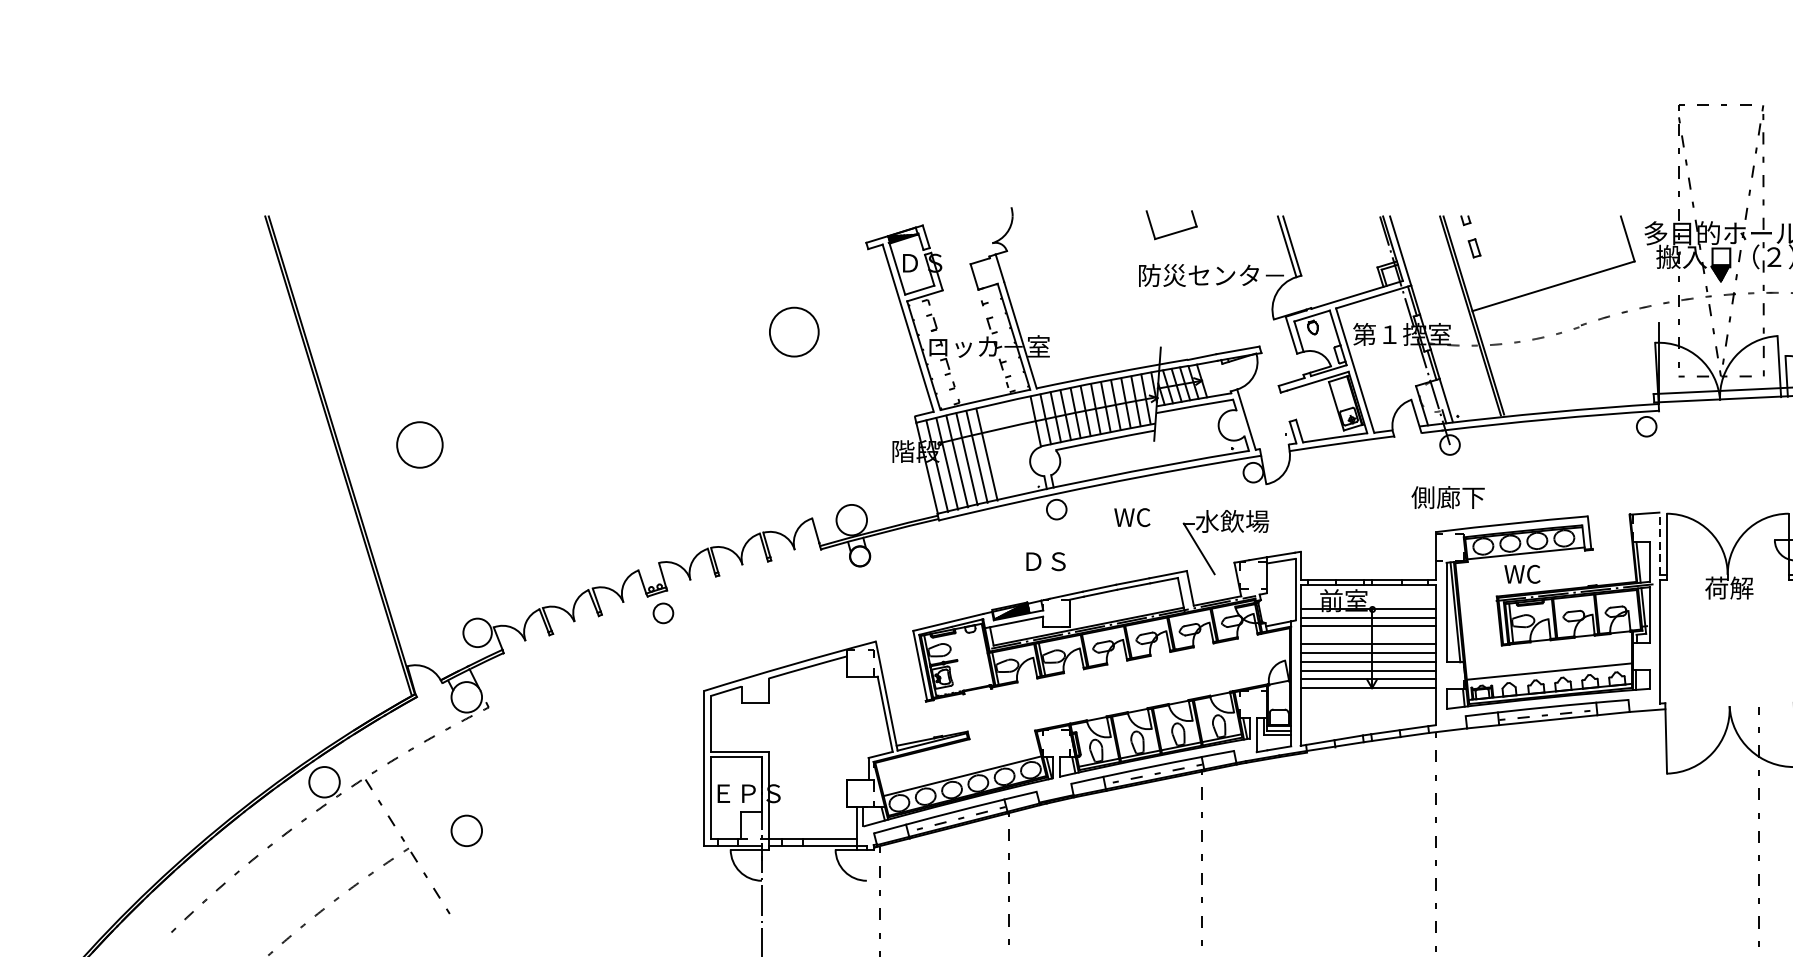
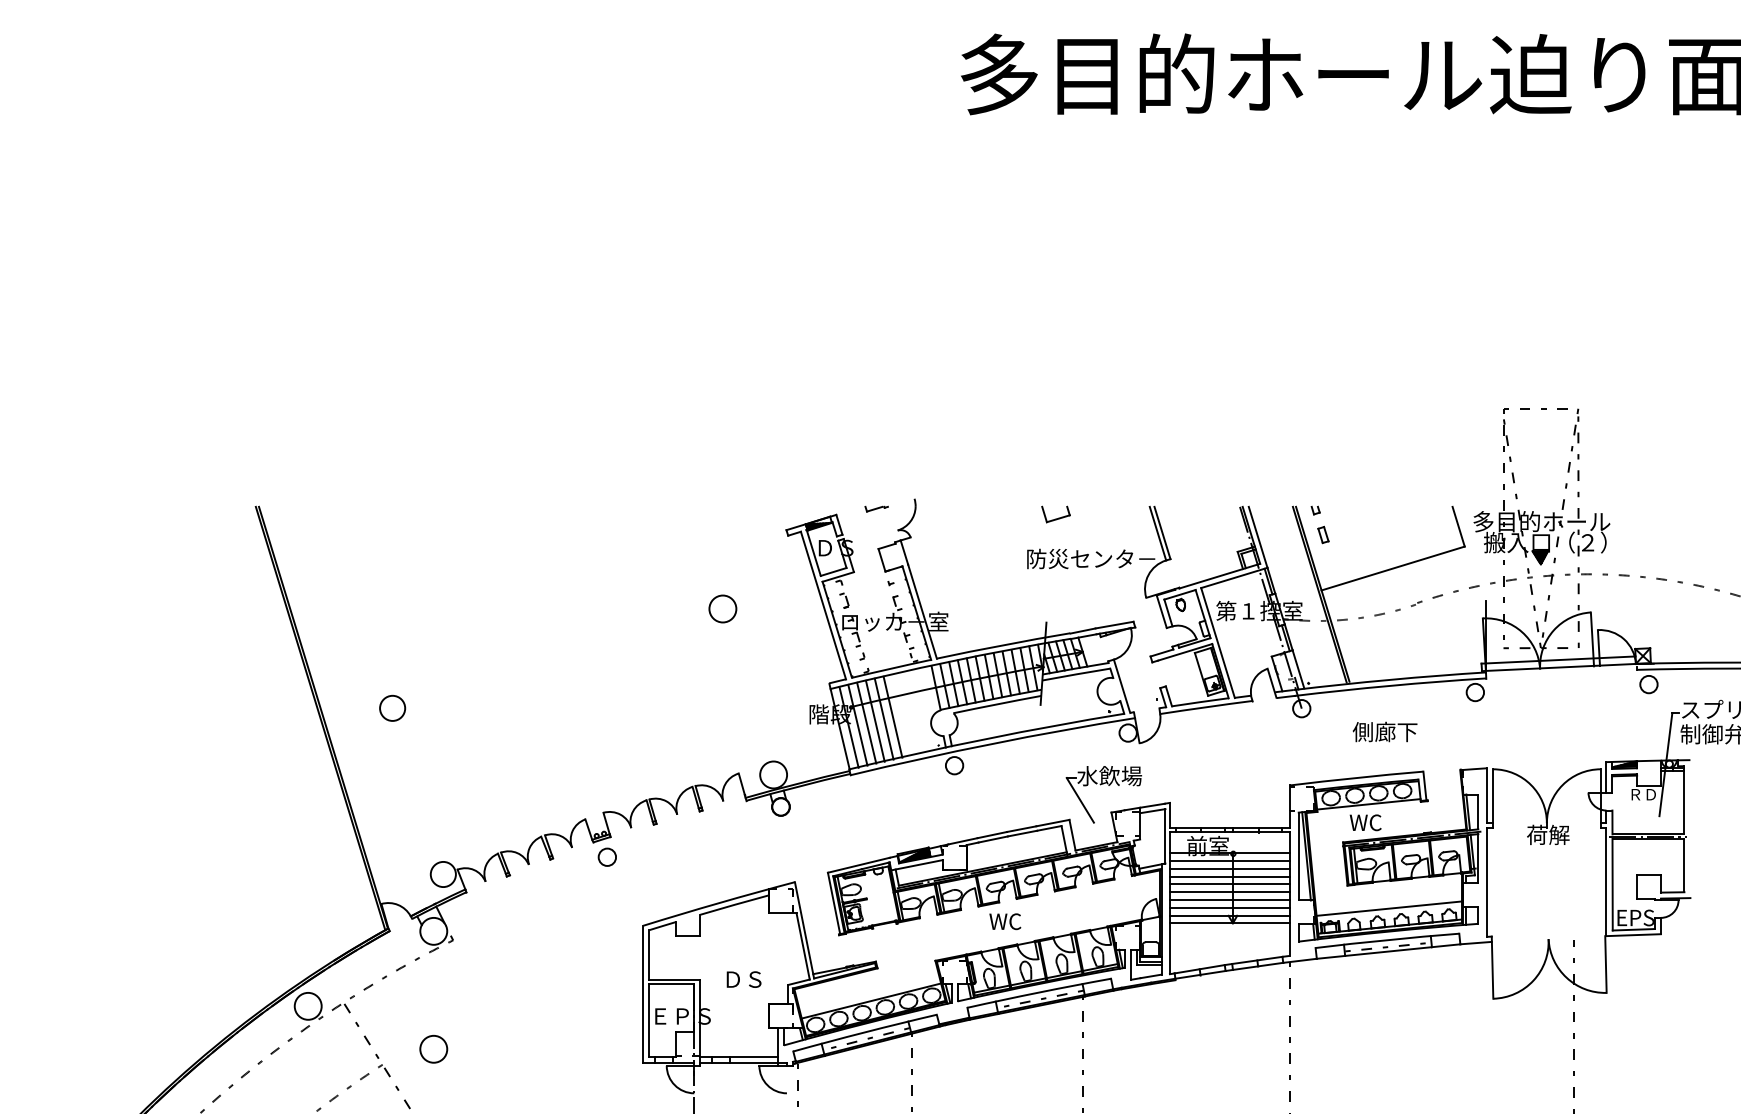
part: (968, 218) -> (876, 508), added
part: (1171, 225) -> (1055, 514), size x0.62
circle: (793, 331) -> (722, 608), size x0.62
circle: (420, 443) -> (392, 707), size x0.62
text: (1448, 496) -> (1385, 731), moved
text: (1132, 517) -> (1005, 921), moved
line: (1660, 543) -> (1487, 795), dashed -> solid
text: (1045, 561) -> (743, 979), moved
line: (1368, 635) -> (1229, 876), added

